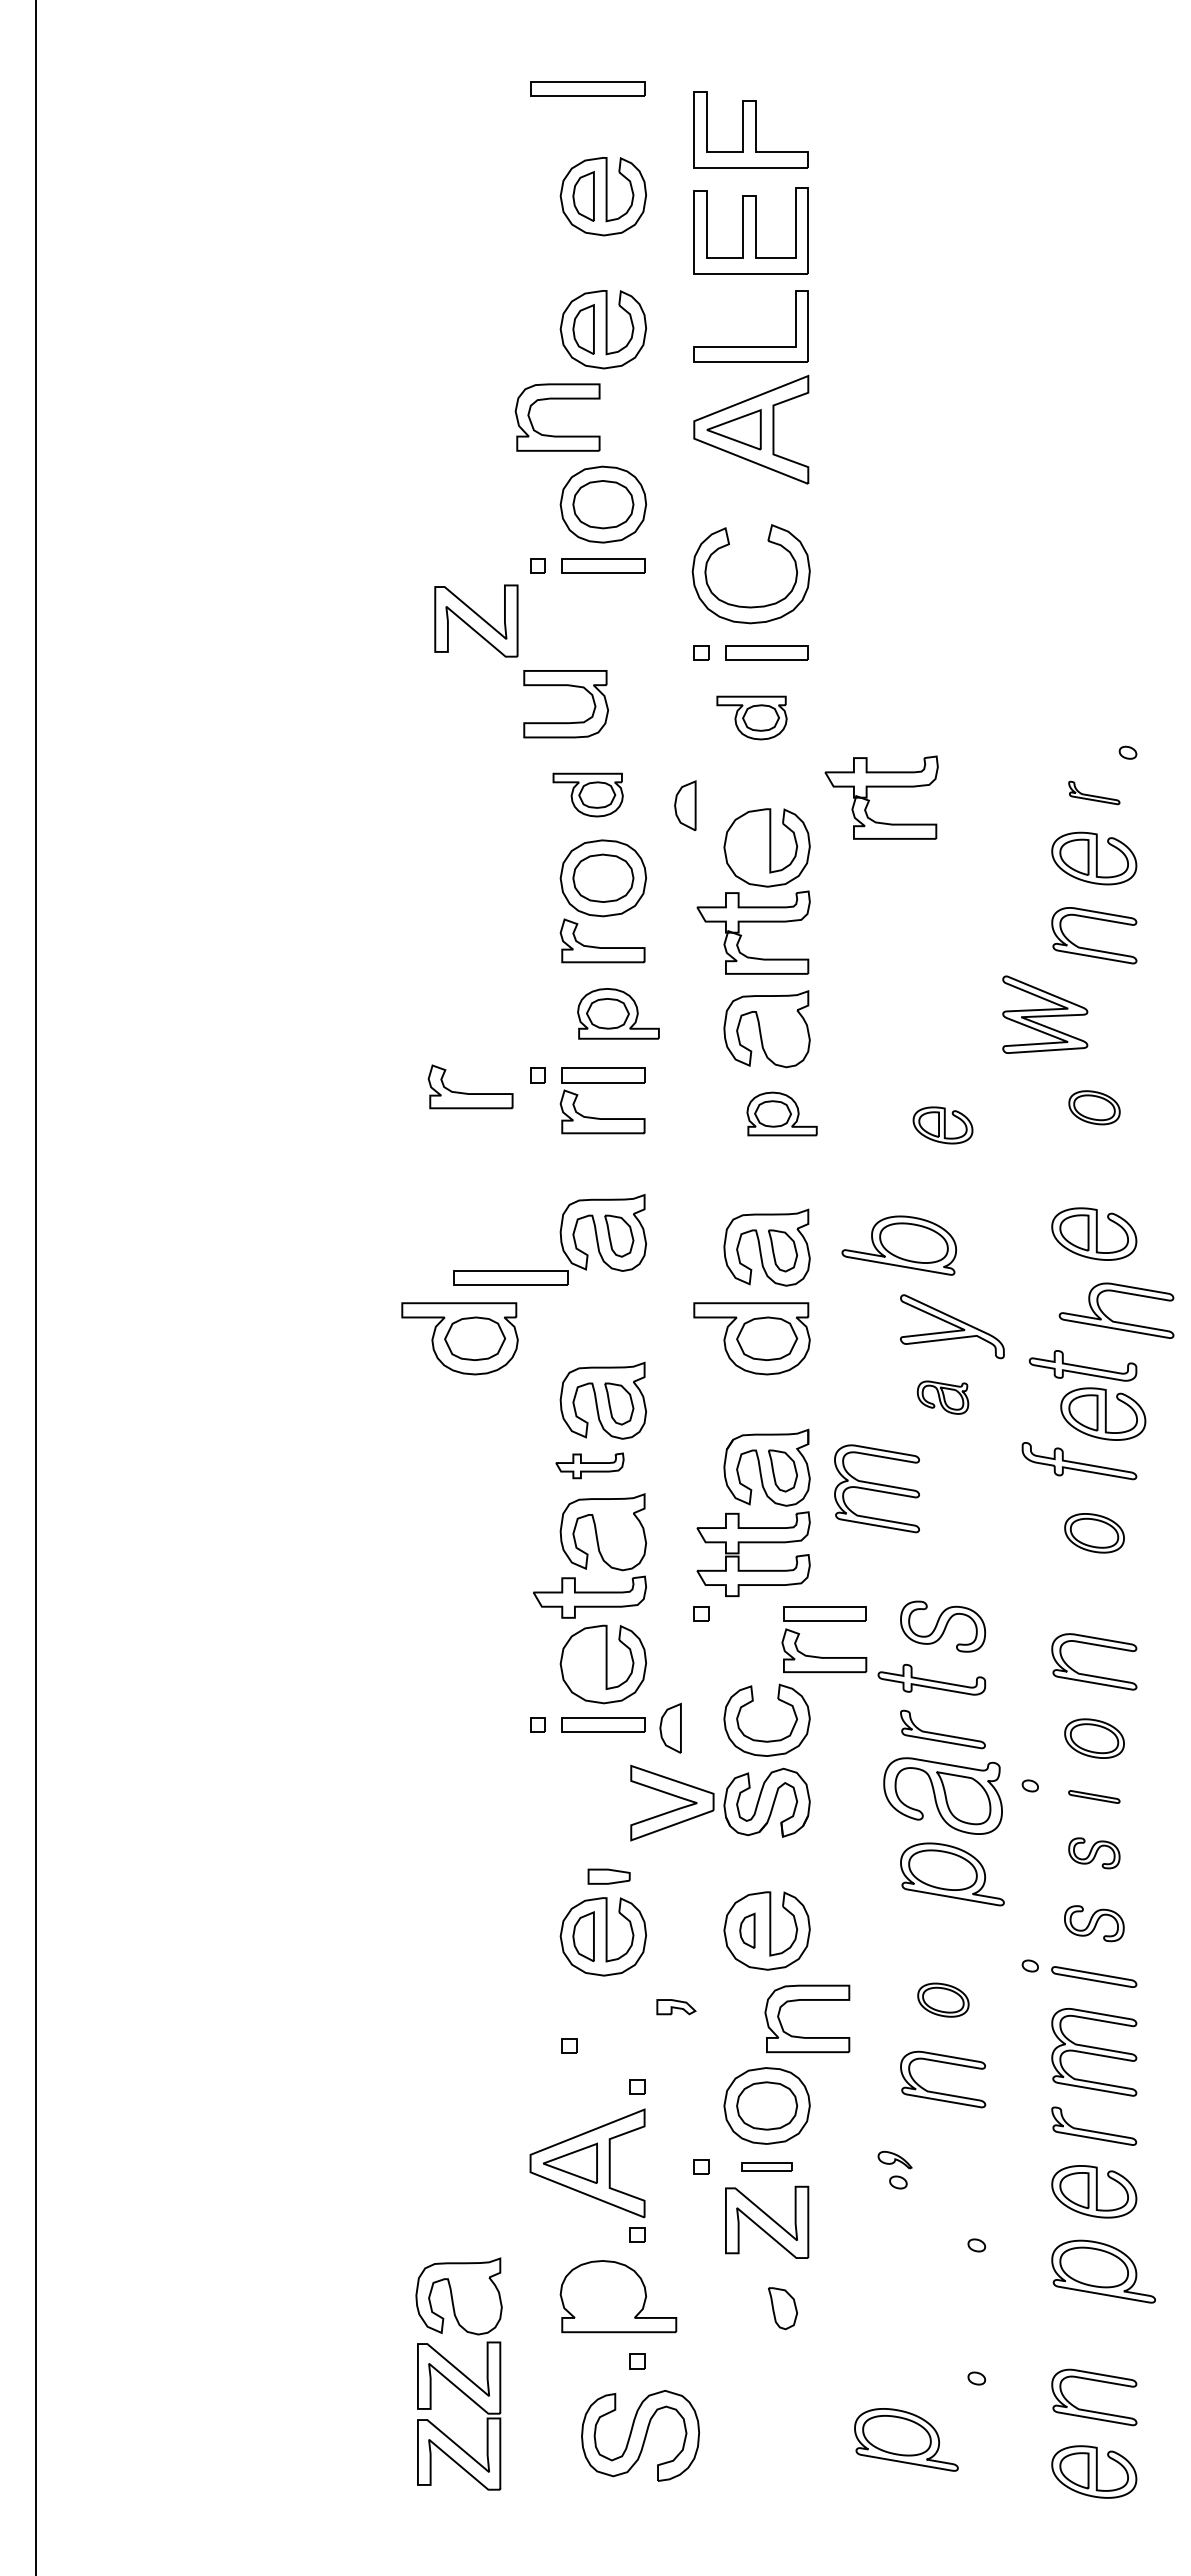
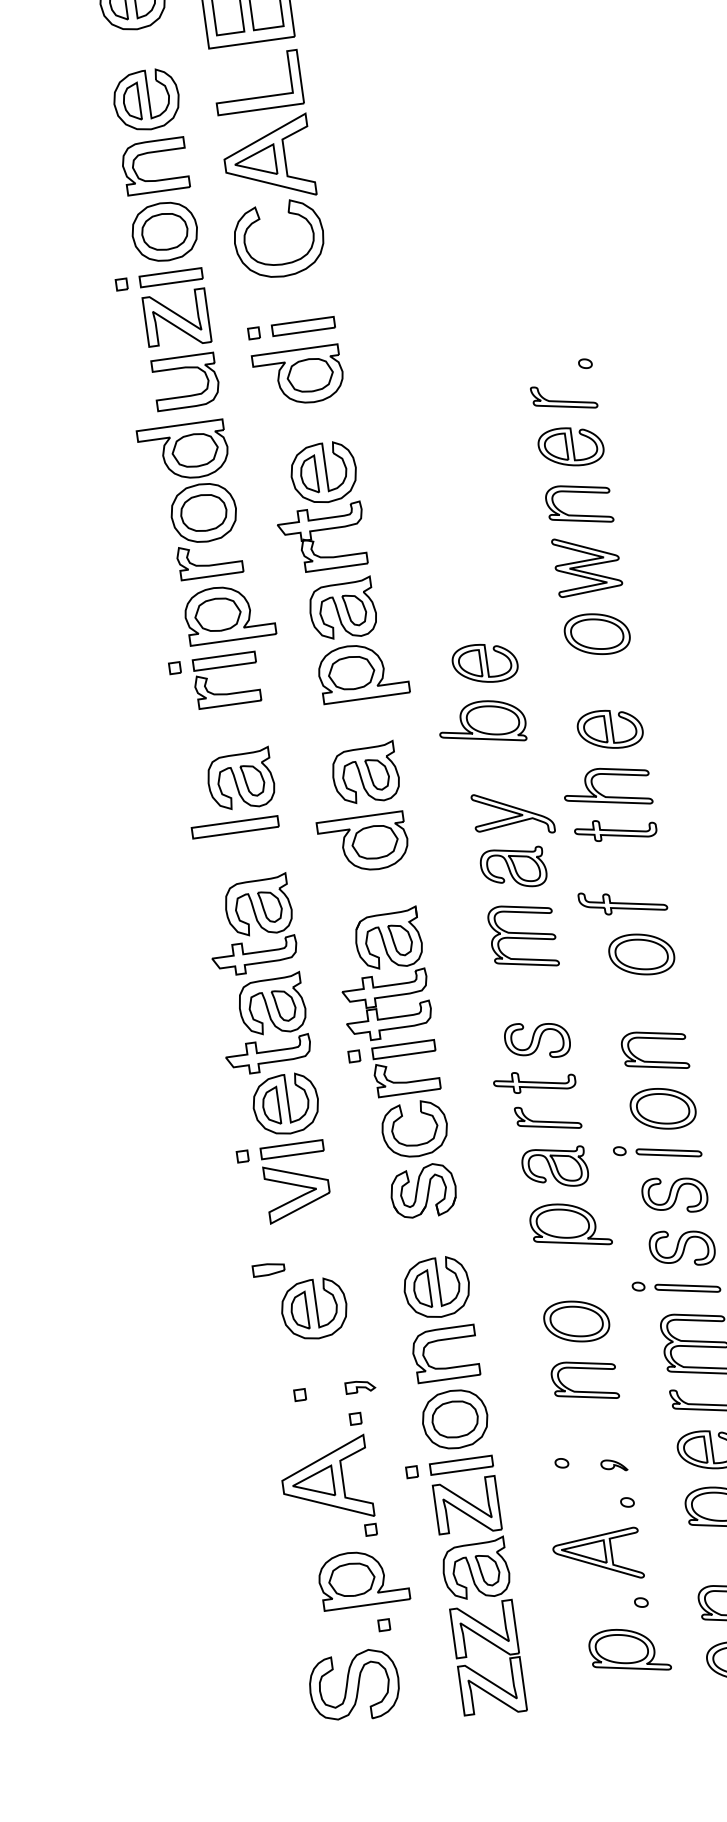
part: (557, 399) -> (153, 152), moved
part: (750, 606) -> (282, 263), moved
part: (476, 620) -> (177, 318), moved
part: (565, 686) -> (183, 368), moved
part: (751, 717) -> (298, 376), size x1.67
part: (881, 787) -> (403, 415), removed
part: (1094, 792) -> (564, 397), size x1.67
part: (587, 794) -> (183, 451), size x1.67
part: (685, 805) -> (309, 474), moved
part: (618, 1013) -> (229, 613), size x1.43
part: (1045, 1014) -> (587, 564), moved
part: (782, 1032) -> (354, 610), added
part: (470, 1093) -> (126, 688), removed
part: (1094, 1107) -> (597, 634), size x1.67
part: (781, 1113) -> (362, 671), size x1.67
part: (942, 1125) -> (484, 663), size x1.43
part: (898, 1245) -> (481, 723), moved
part: (510, 1277) -> (235, 826), moved
part: (1109, 1317) -> (602, 794), moved
part: (459, 1338) -> (143, 874), removed
part: (942, 1397) -> (513, 868), size x1.67
part: (1103, 1413) -> (635, 863), removed
part: (589, 1465) -> (254, 956), size x1.67
part: (876, 1488) -> (522, 936), moved
part: (1094, 1532) -> (641, 953), size x1.43
part: (619, 1535) -> (284, 1005), added
part: (821, 1656) -> (405, 1081), moved
part: (670, 1727) -> (270, 1105), moved
part: (1094, 1738) -> (663, 1108), size x1.43
part: (942, 1795) -> (554, 1167), size x0.71
part: (673, 1796) -> (298, 1186), moved
part: (1094, 1796) -> (669, 1152), size x1.67
part: (1094, 1853) -> (675, 1195), size x1.67
part: (608, 1876) -> (268, 1269), moved
part: (1094, 1923) -> (682, 1247), size x1.43
part: (747, 1930) -> (422, 1289), size x1.43
part: (943, 1999) -> (576, 1320), size x1.67
part: (807, 2000) -> (443, 1340), moved
part: (676, 2007) -> (360, 1386), moved
part: (894, 2159) -> (613, 1465), moved
part: (766, 2166) -> (461, 1465), size x1.67
part: (603, 2296) -> (351, 1579), added
part: (928, 2312) -> (598, 1557), added
part: (458, 2373) -> (483, 1627), moved
part: (640, 2435) -> (354, 1686), moved
part: (906, 2439) -> (629, 1650), moved

